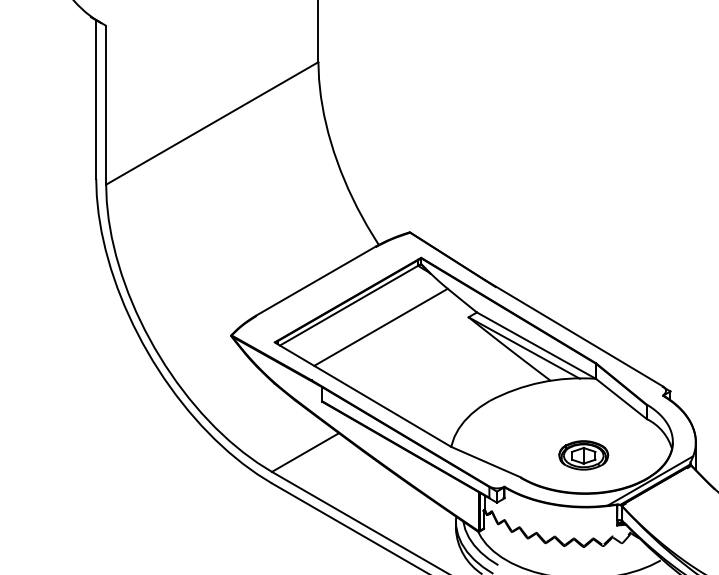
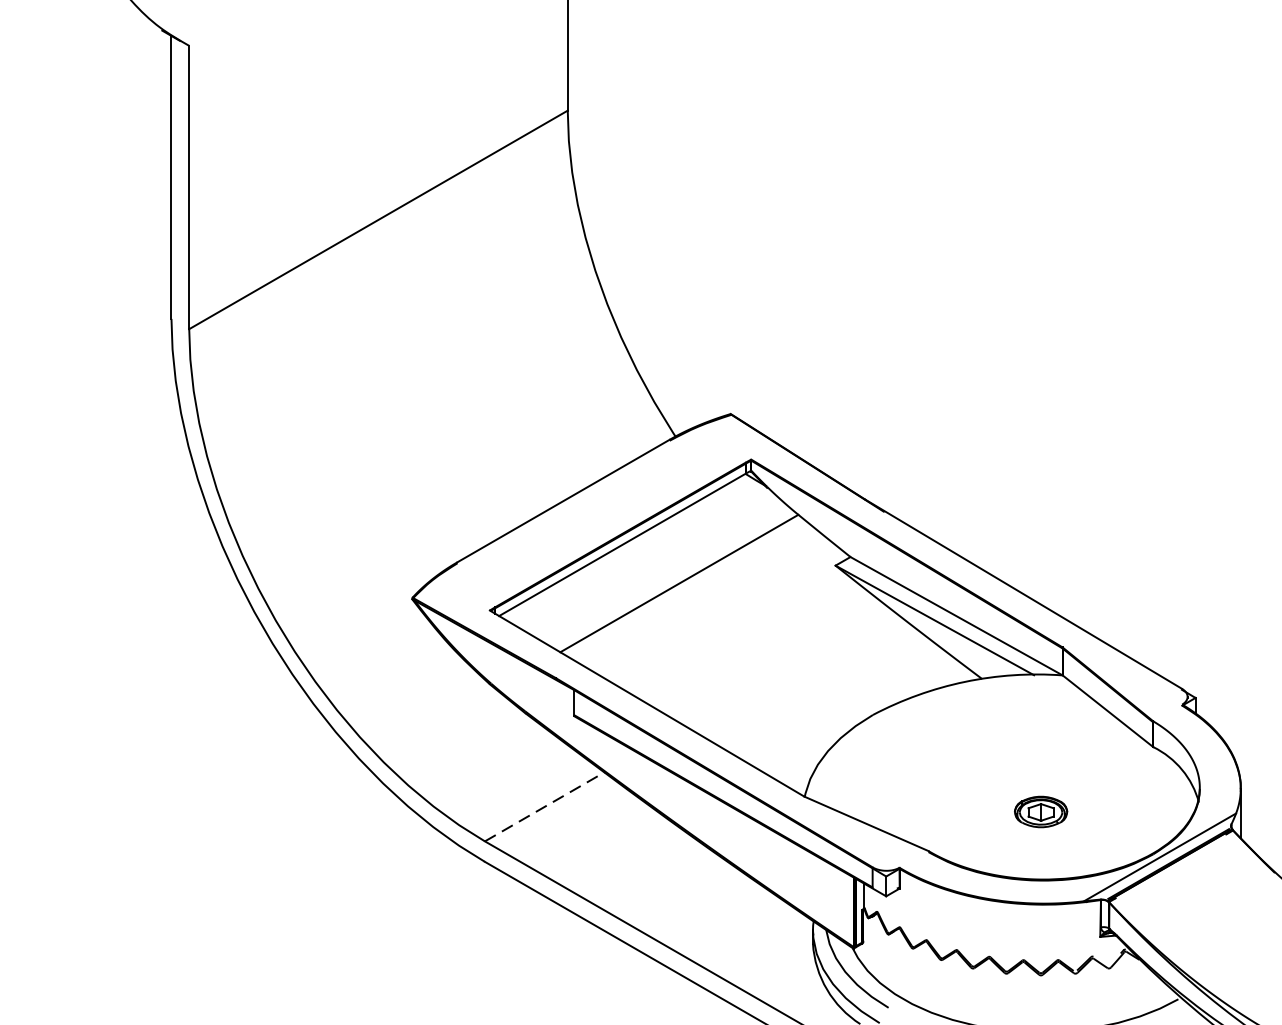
line: (305, 452) -> (544, 806), solid -> dashed
part: (583, 455) -> (1040, 812), size x0.6

